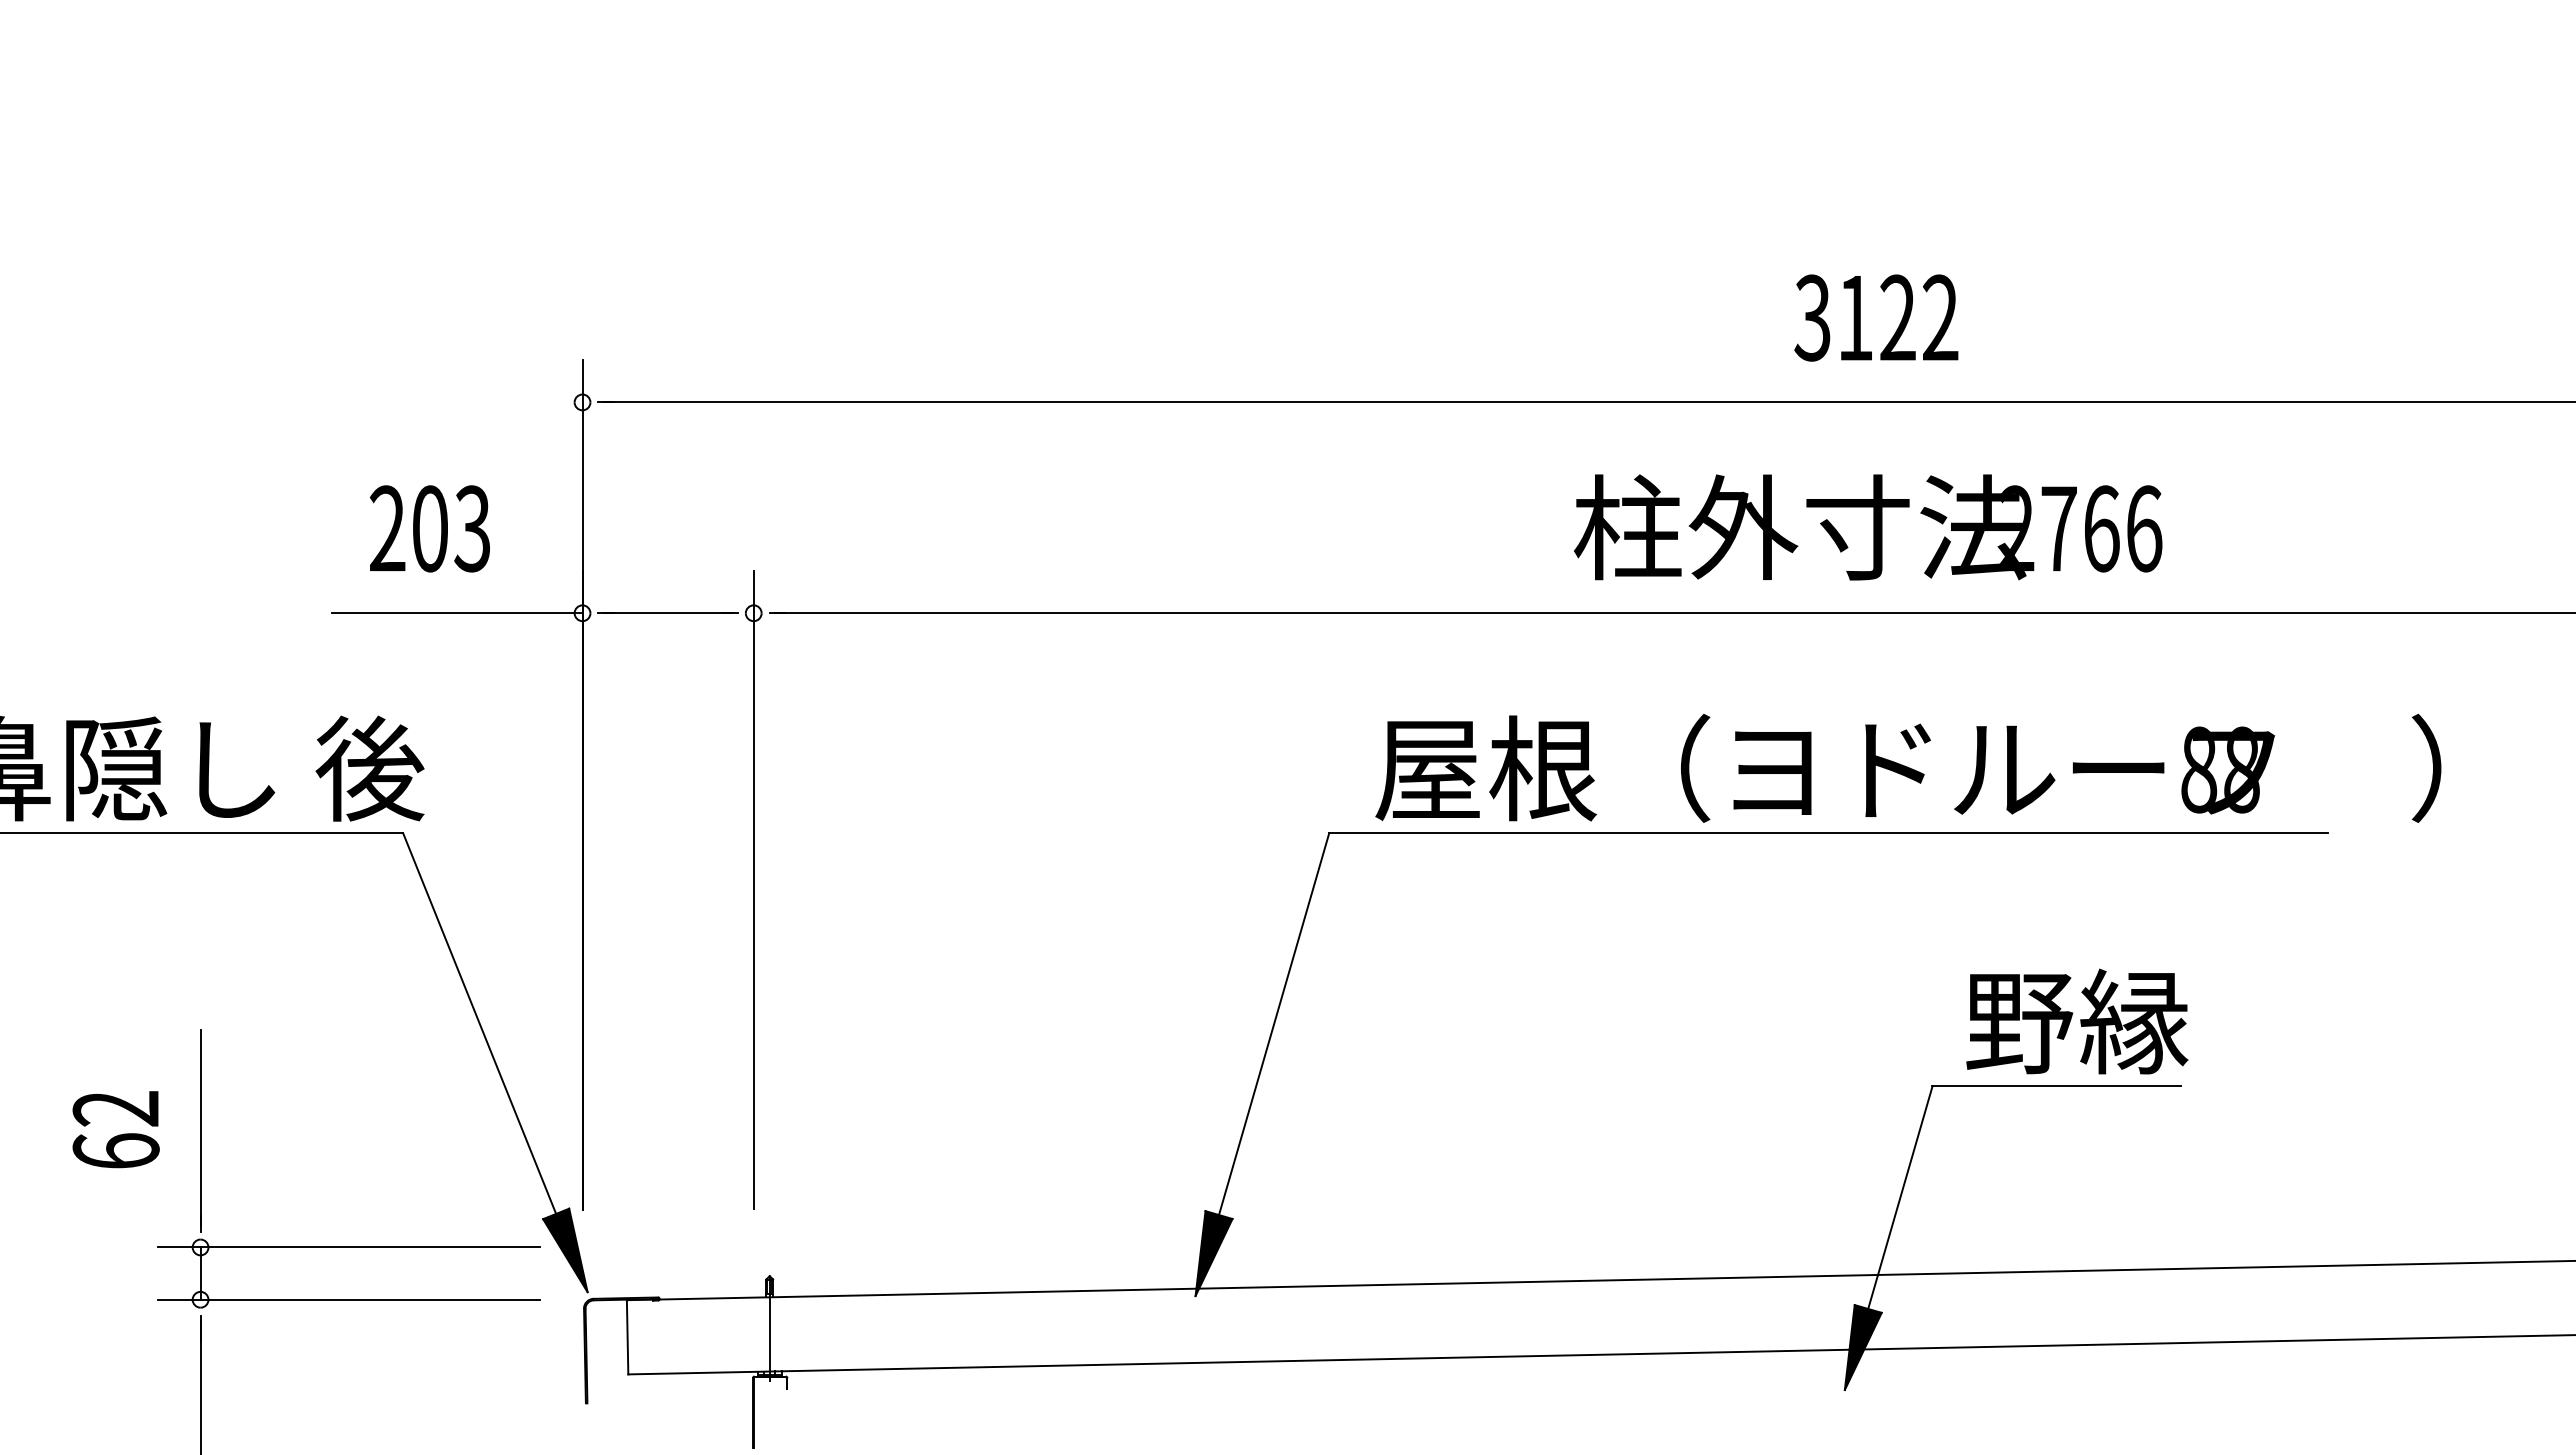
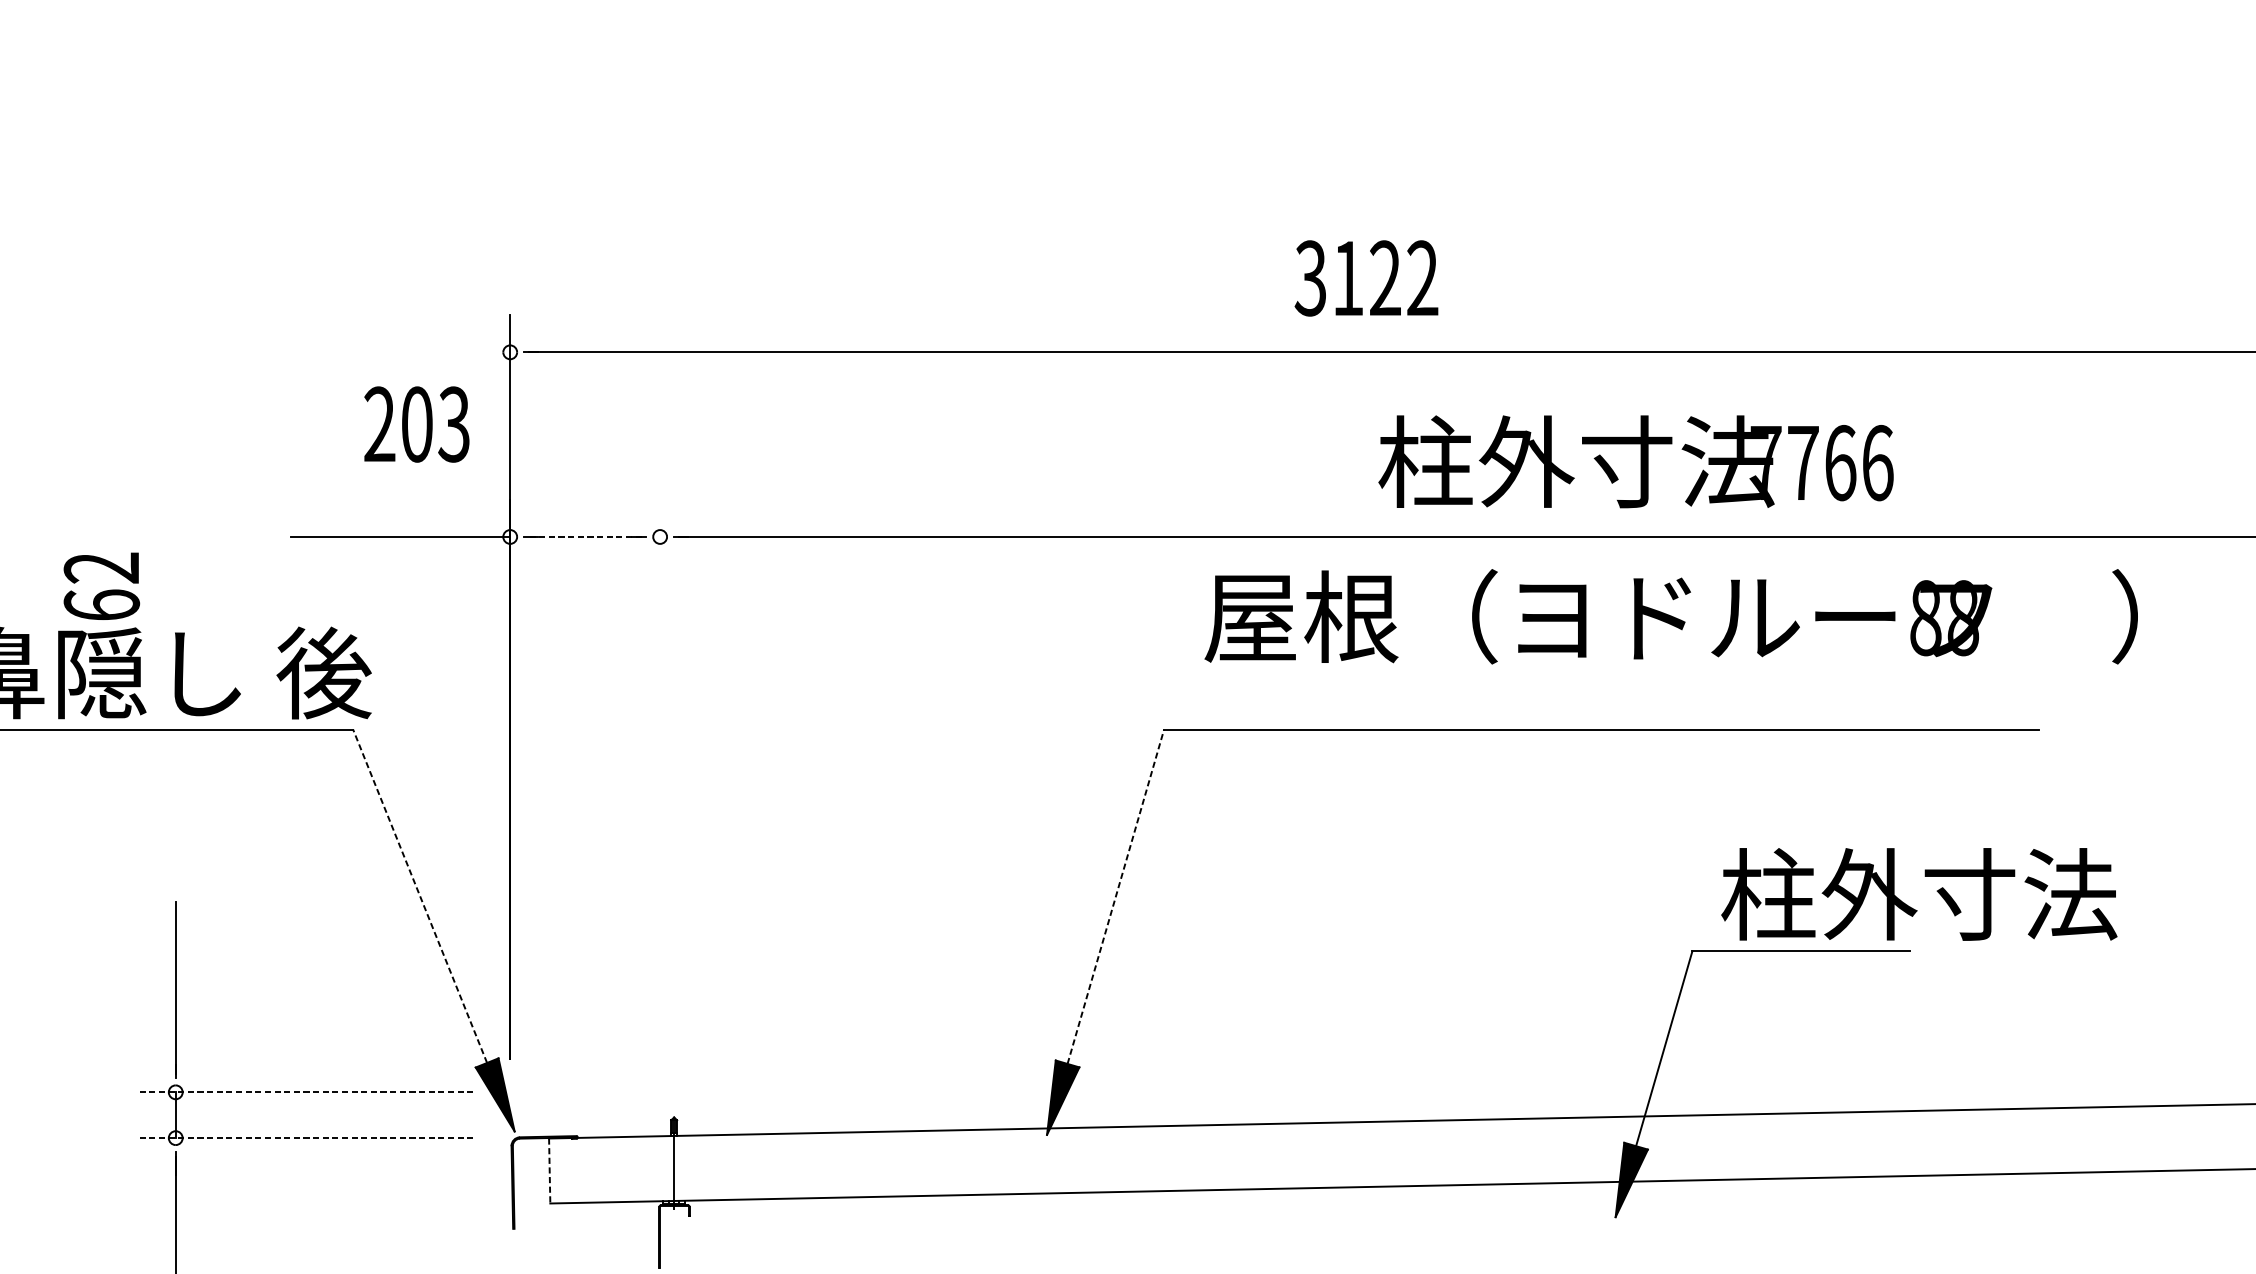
text: (1876, 317) -> (1366, 277), moved
text: (429, 528) -> (416, 424), moved
text: (2016, 528) -> (1765, 462), 2766 -> 7766
line: (668, 613) -> (585, 537), solid -> dashed
text: (1908, 767) -> (1671, 615), moved
line: (753, 890) -> (659, 779), removed
text: (2191, 1021) -> (1919, 894), 野縁 -> 柱外寸法
line: (479, 1023) -> (419, 896), solid -> dashed
line: (1274, 1024) -> (1116, 897), solid -> dashed
text: (115, 1129) -> (101, 586), moved
line: (349, 1247) -> (306, 1092), solid -> dashed
line: (349, 1299) -> (306, 1137), solid -> dashed
line: (627, 1337) -> (549, 1171), solid -> dashed

